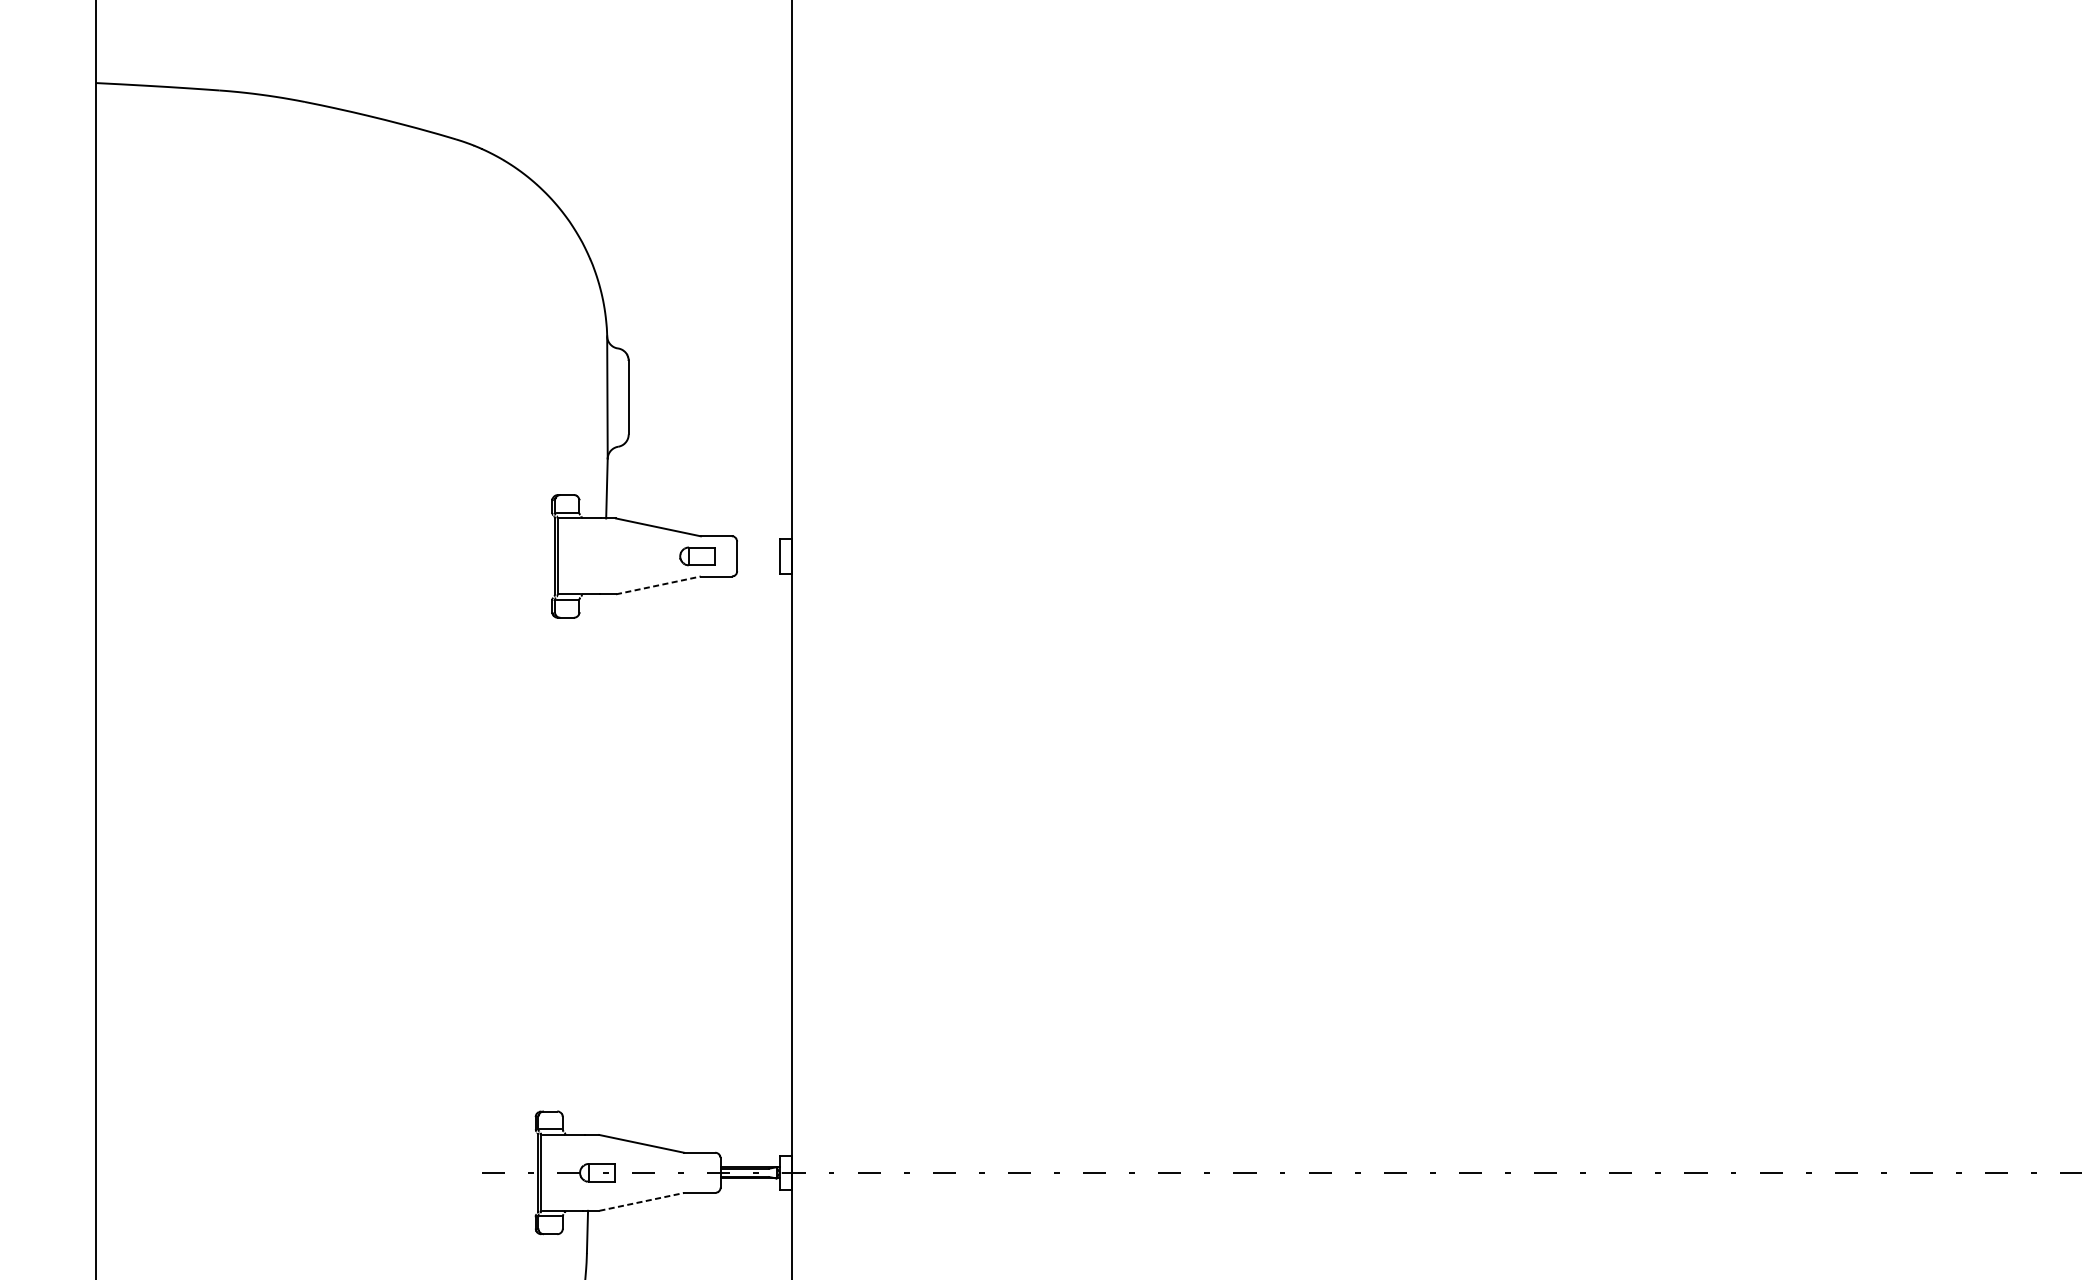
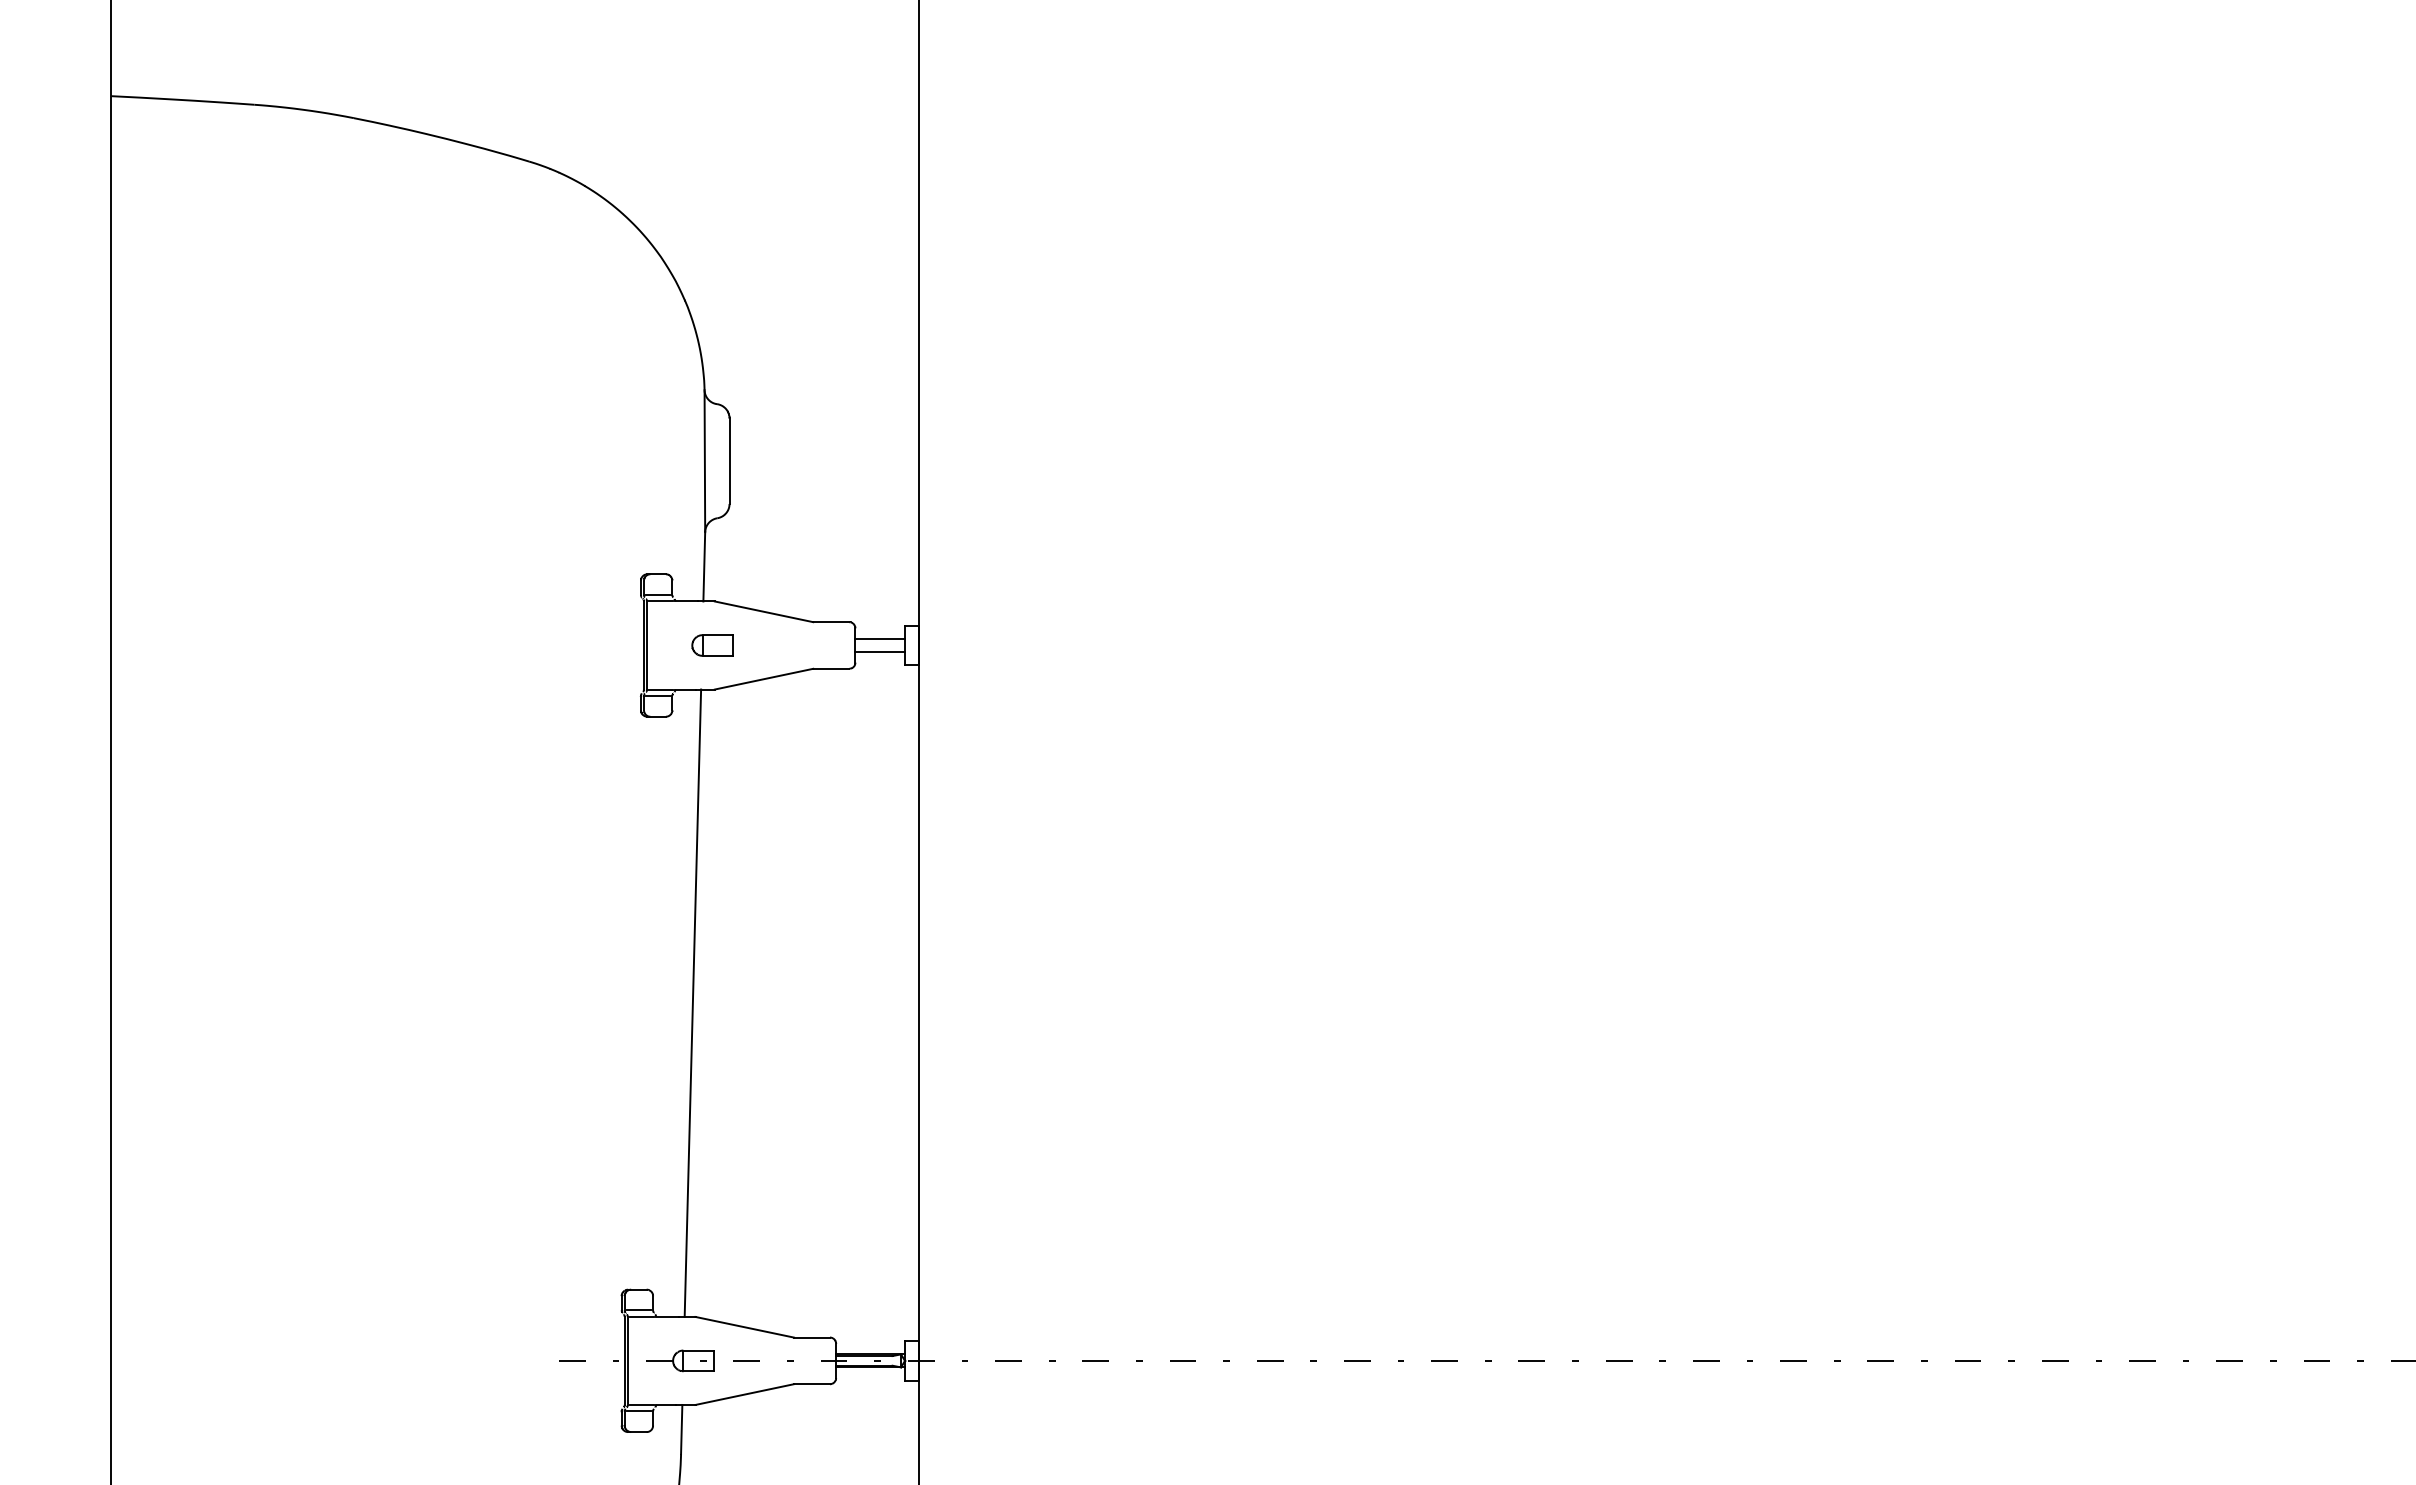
line: (758, 551) -> (880, 639), added
part: (697, 556) -> (712, 645), moved
line: (758, 561) -> (880, 651), added
line: (658, 585) -> (764, 679), dashed -> solid
line: (596, 864) -> (692, 1002), added
line: (642, 1201) -> (745, 1394), dashed -> solid

